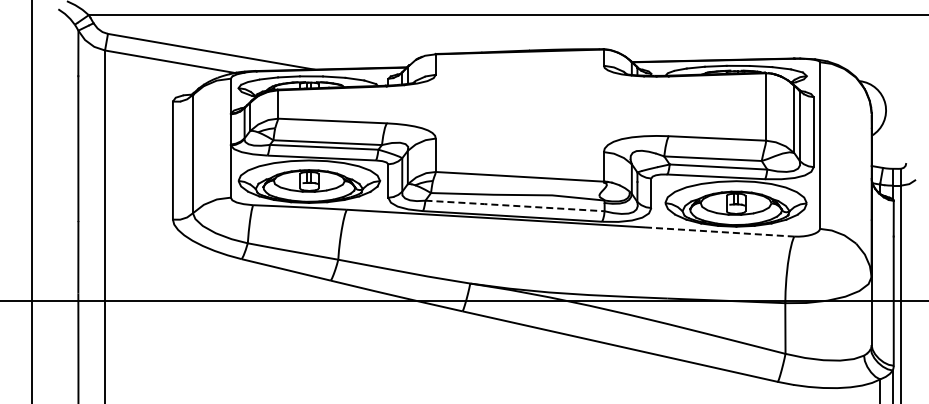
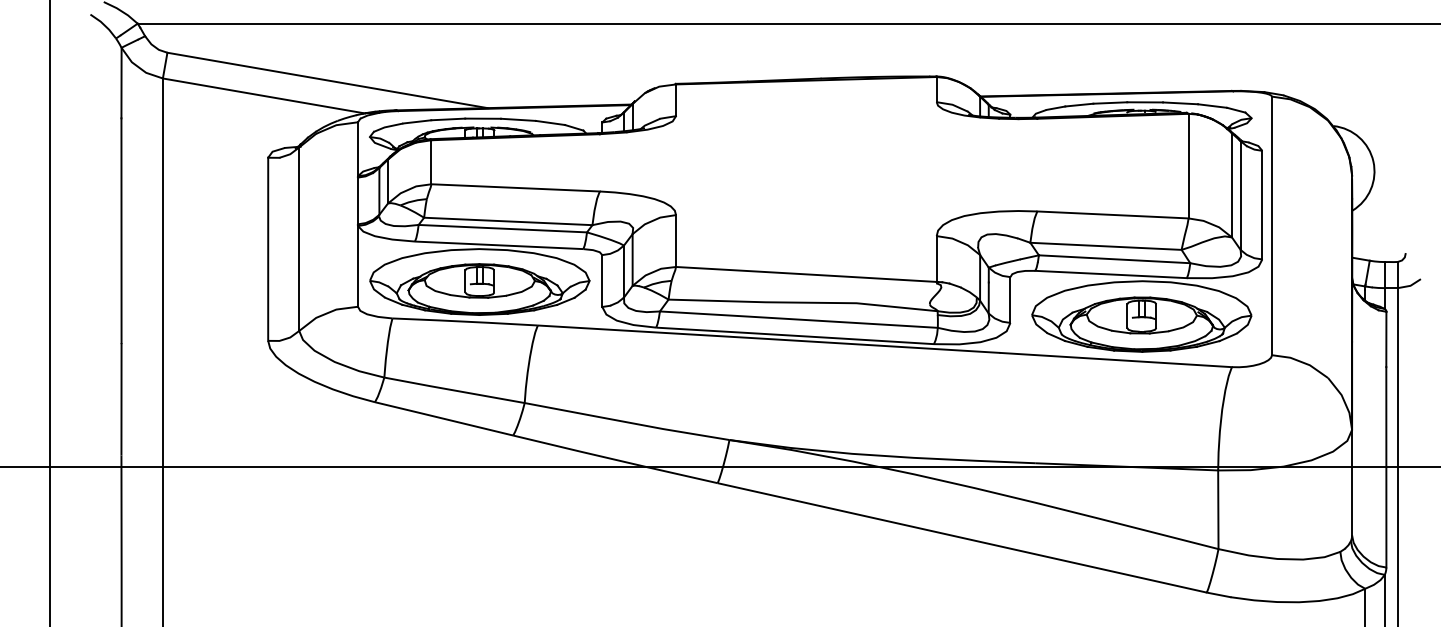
line: (514, 205) -> (798, 318), dashed -> solid
line: (719, 232) -> (1116, 360), dashed -> solid

